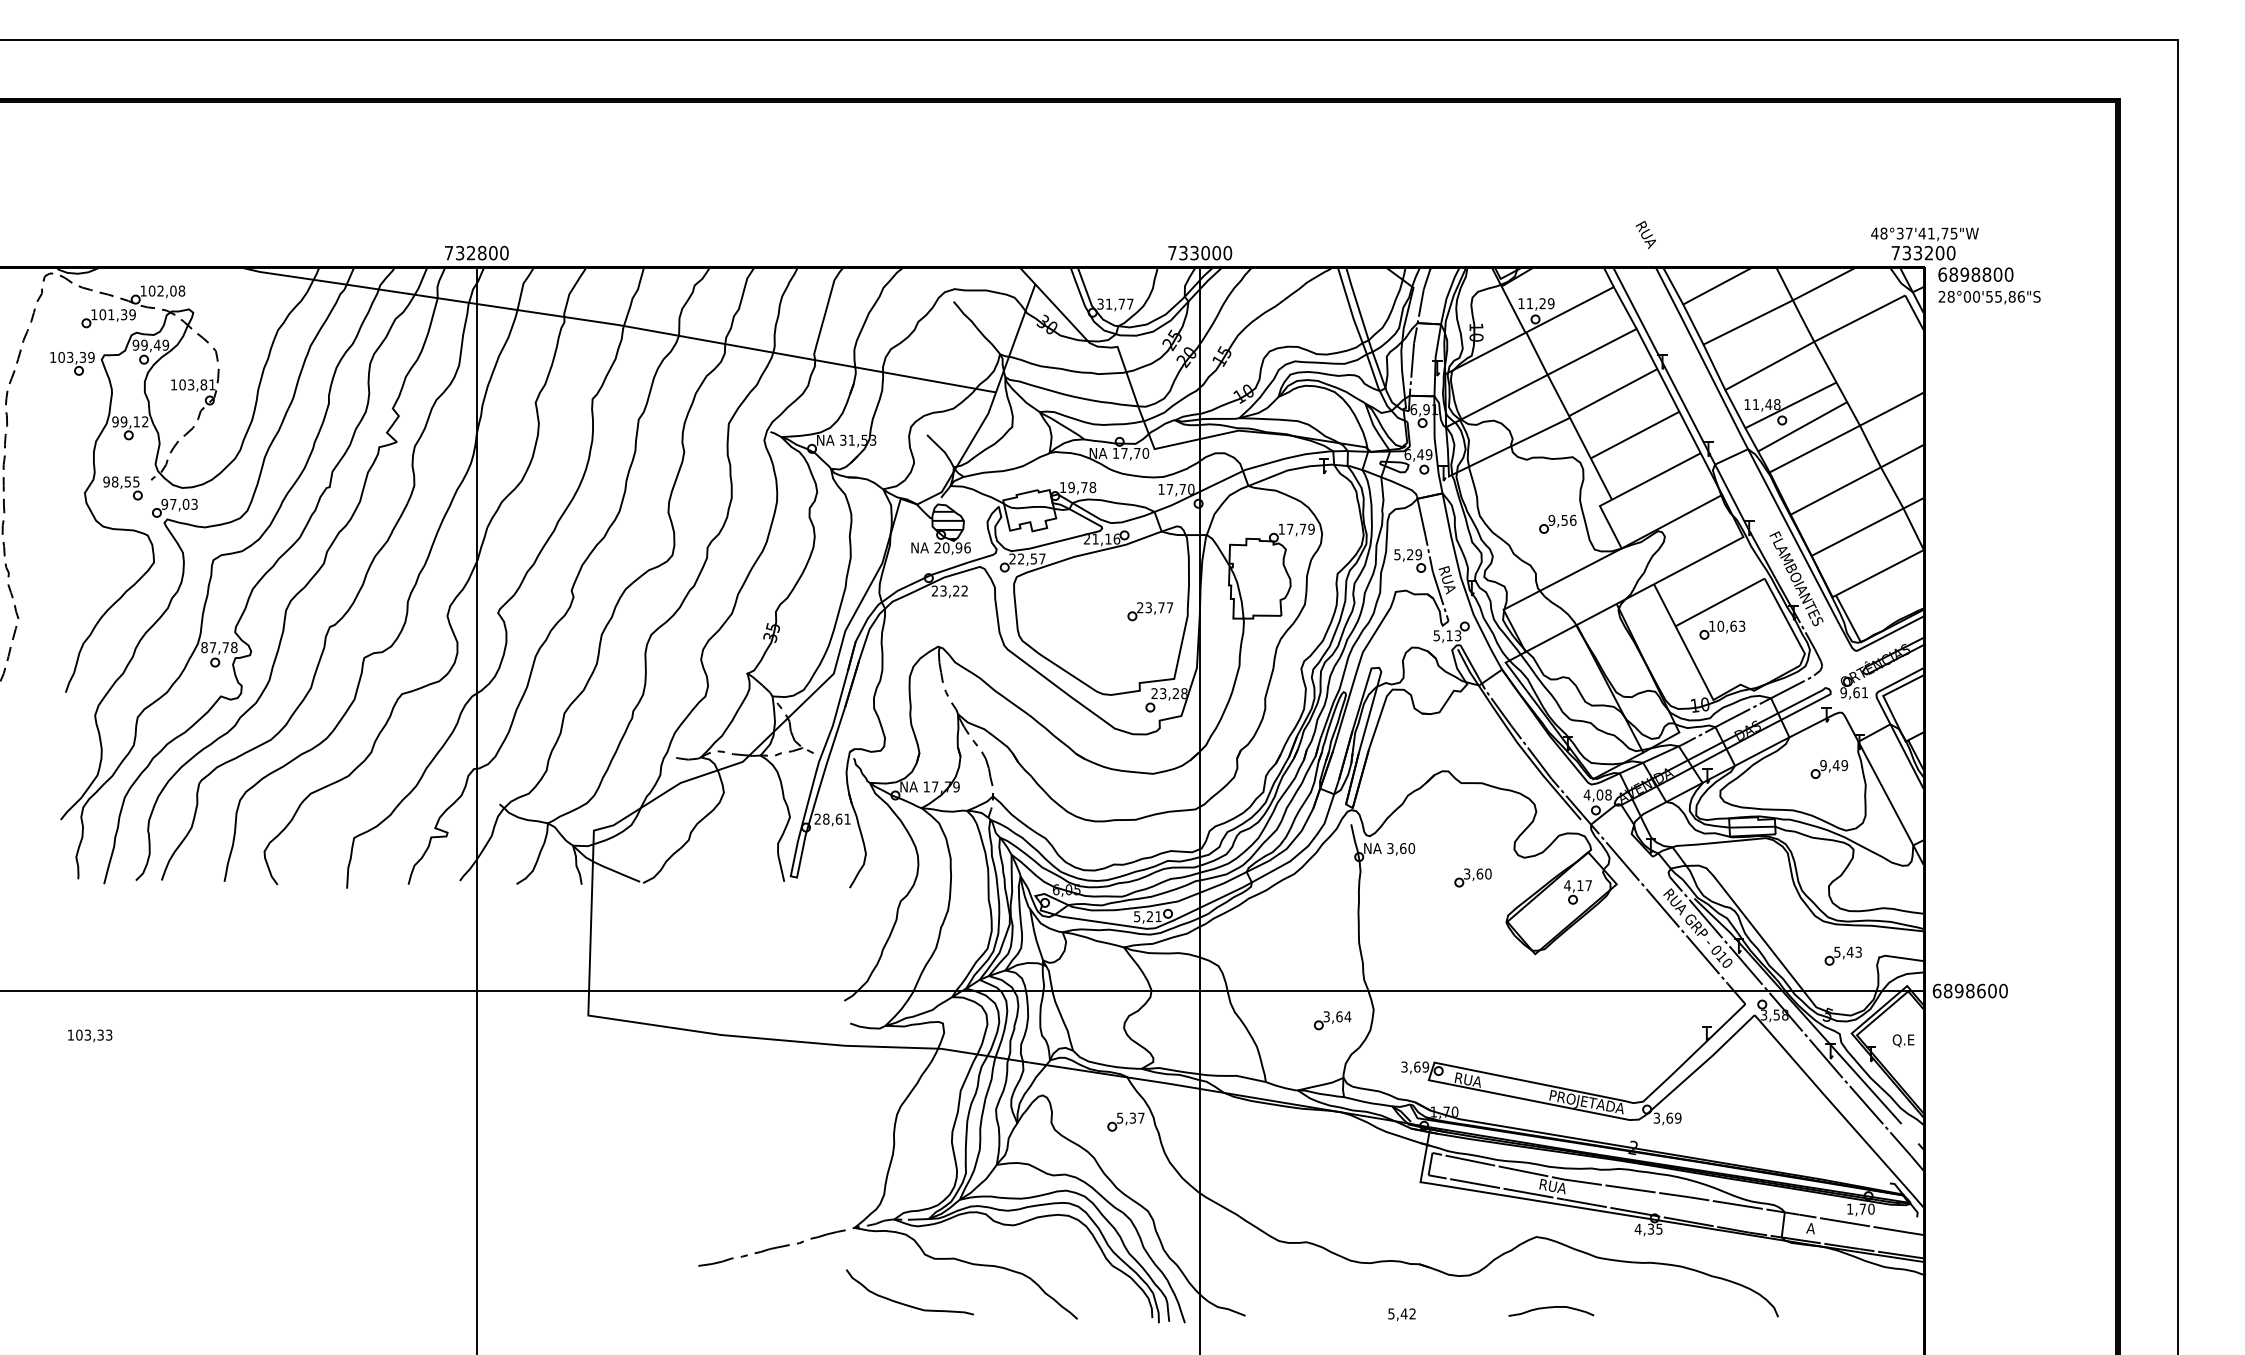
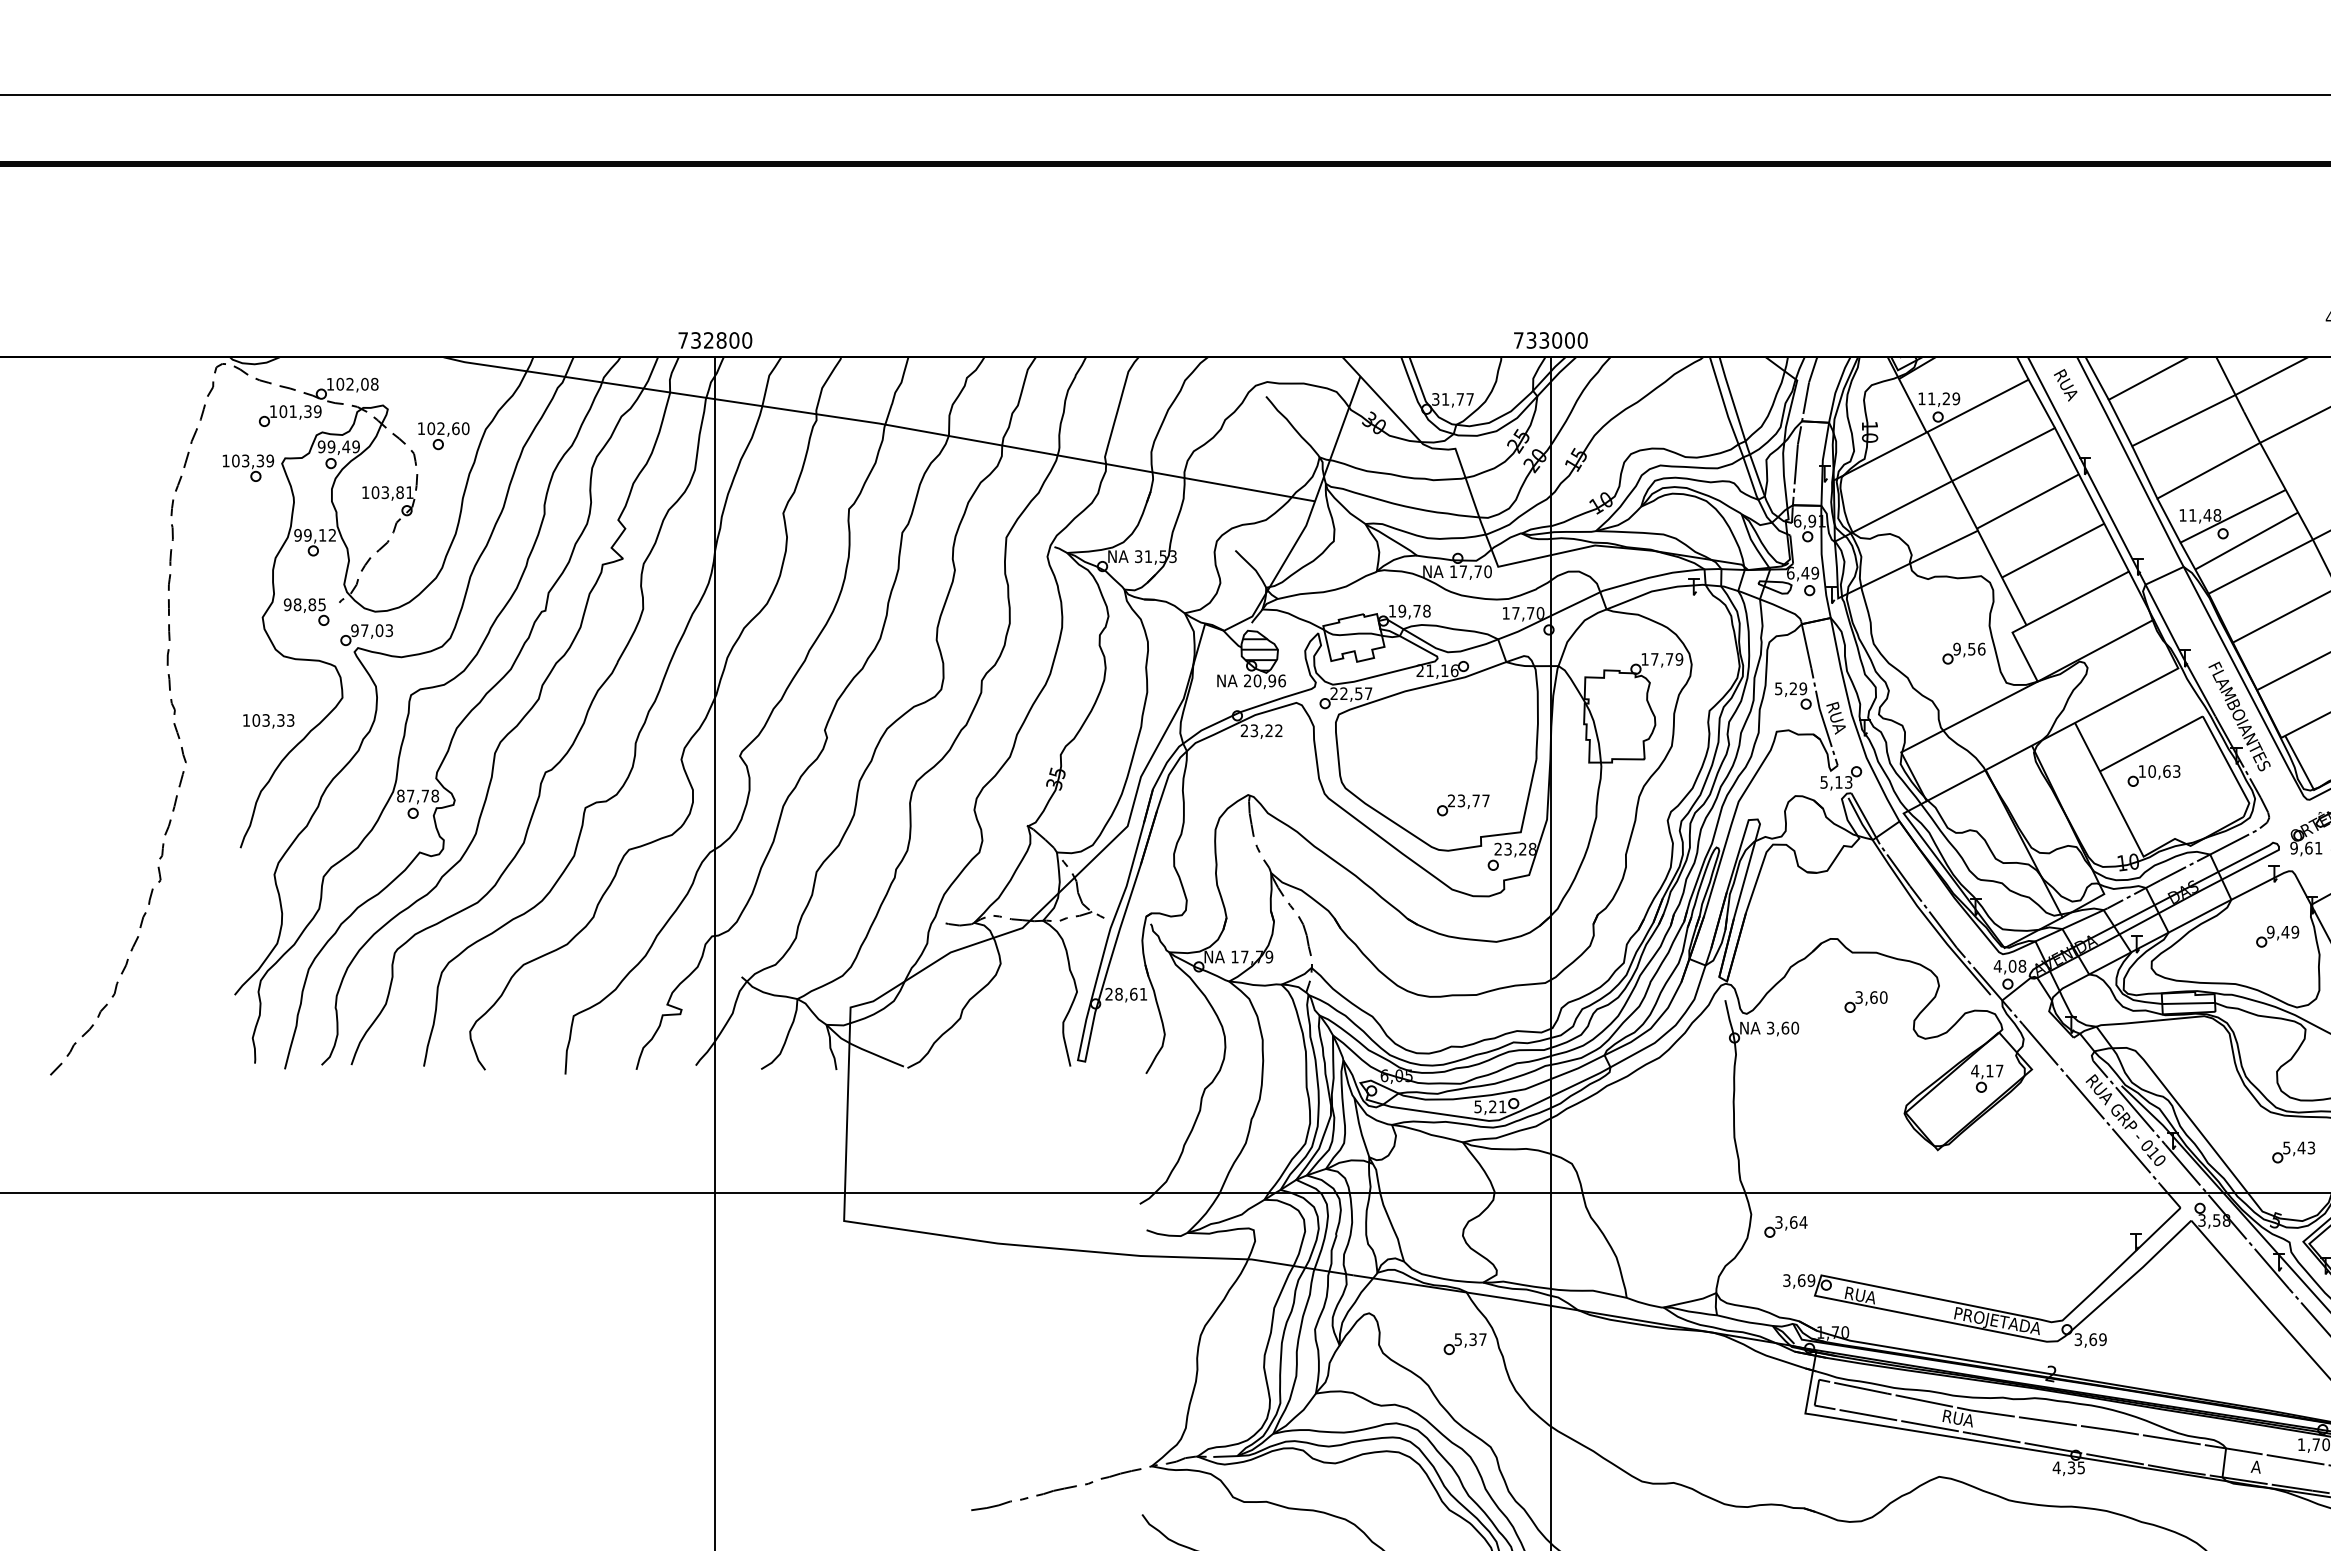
text: (1645, 234) -> (2065, 384), moved
part: (241, 336) -> (443, 436), added
text: (127, 481) -> (311, 604), 98,55 -> 98,85
part: (1150, 611) -> (1463, 805), moved
part: (1472, 877) -> (1865, 1001), moved
part: (1332, 1020) -> (1785, 1226), moved
text: (90, 1035) -> (269, 720), moved

